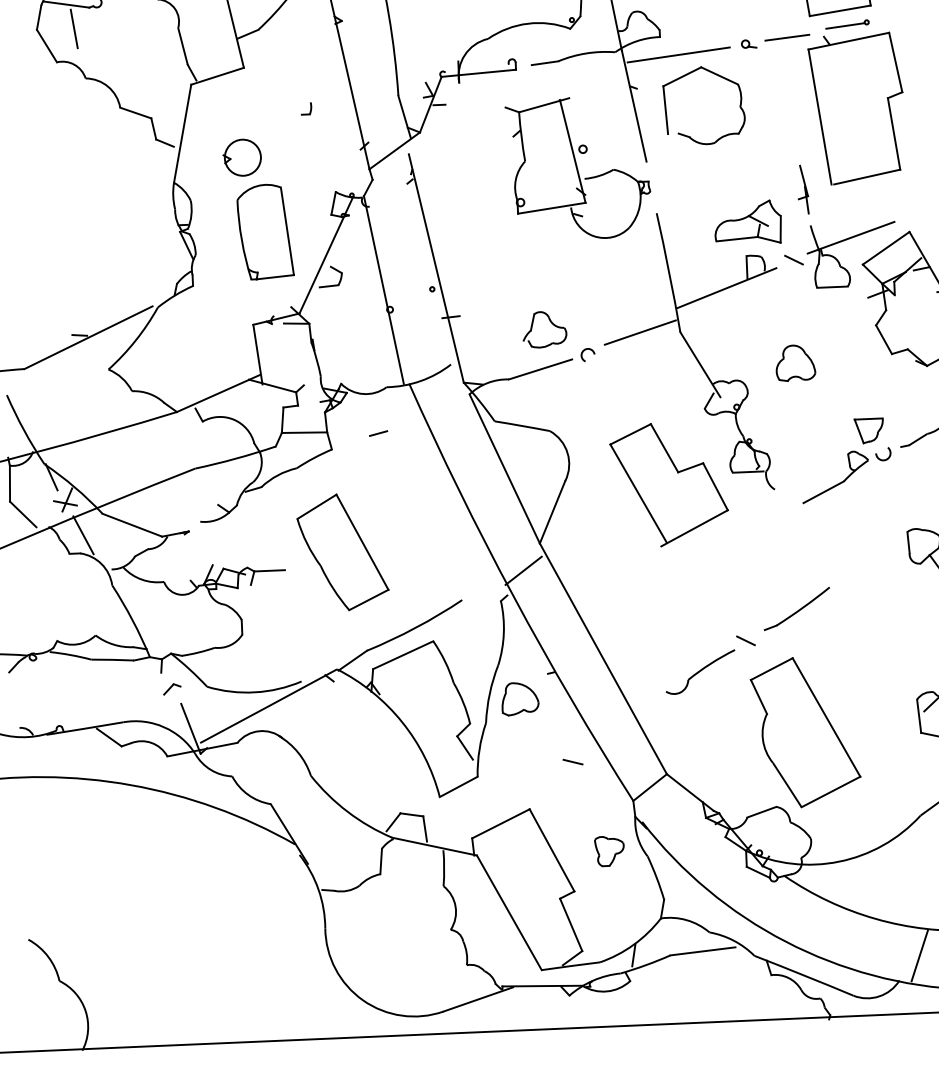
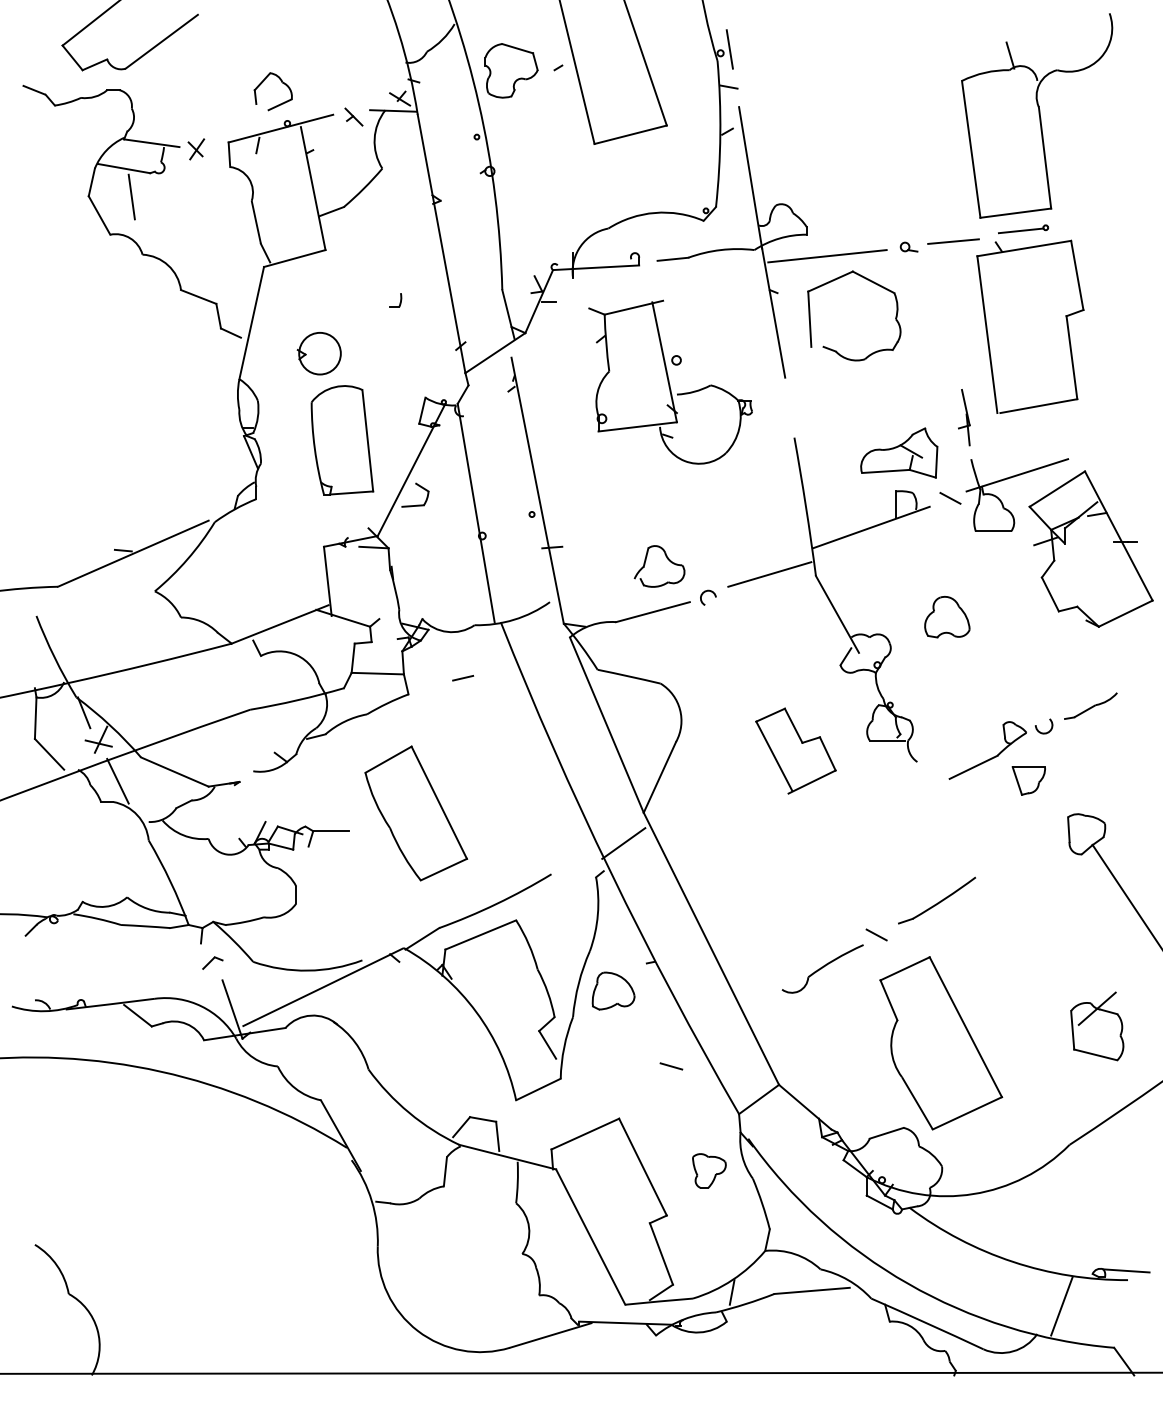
part: (578, 167) -> (670, 381), moved
part: (868, 430) -> (1028, 780), moved
part: (668, 484) -> (795, 750), size x0.6

